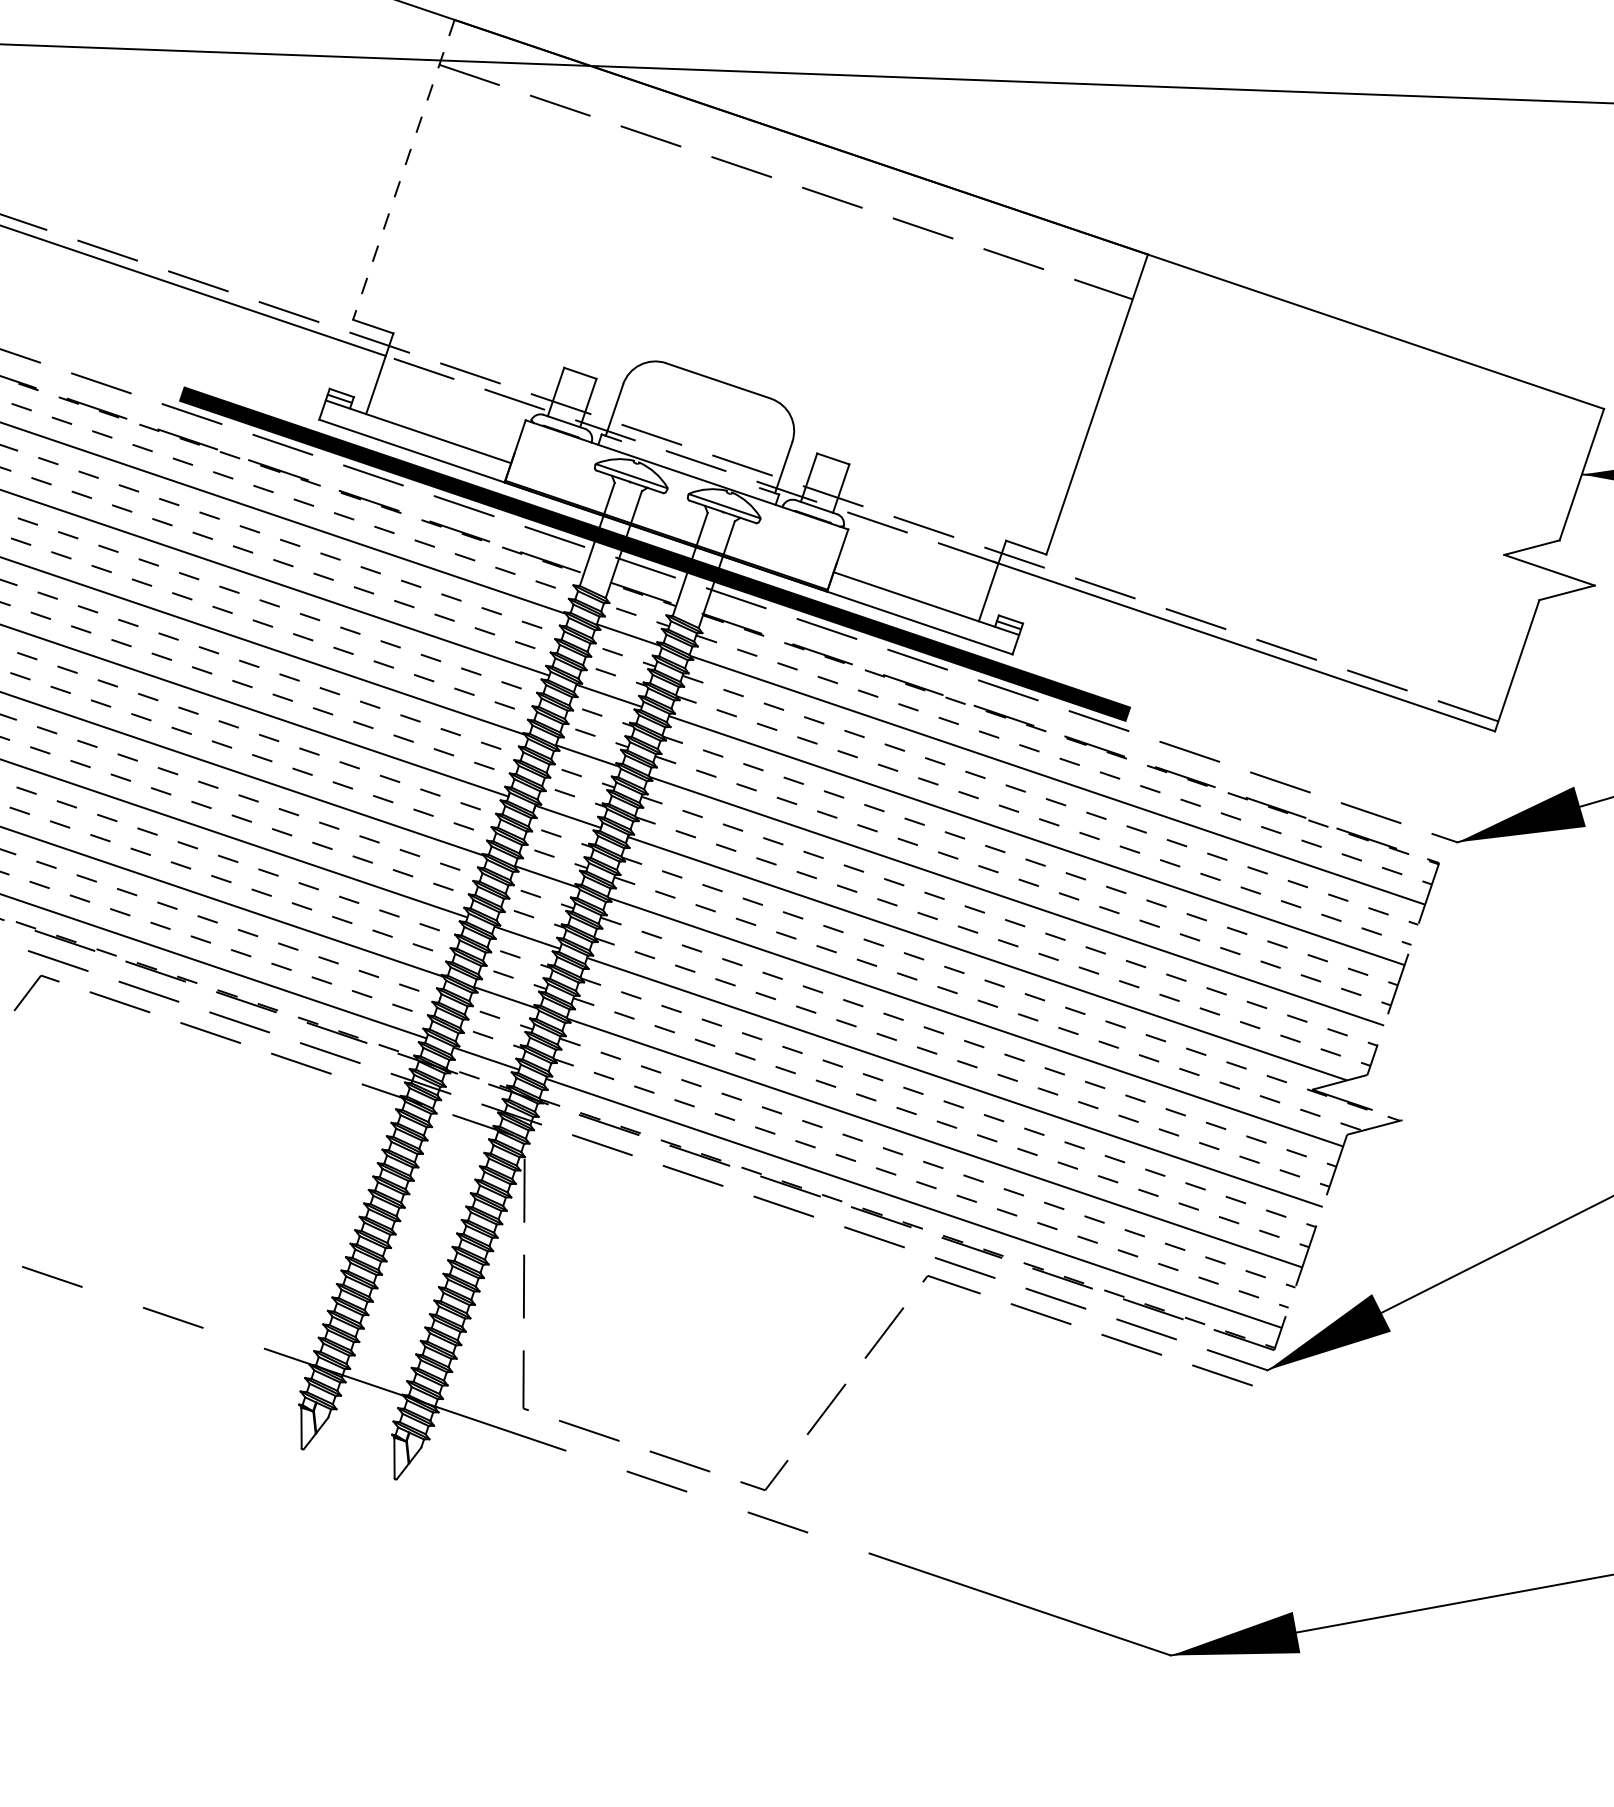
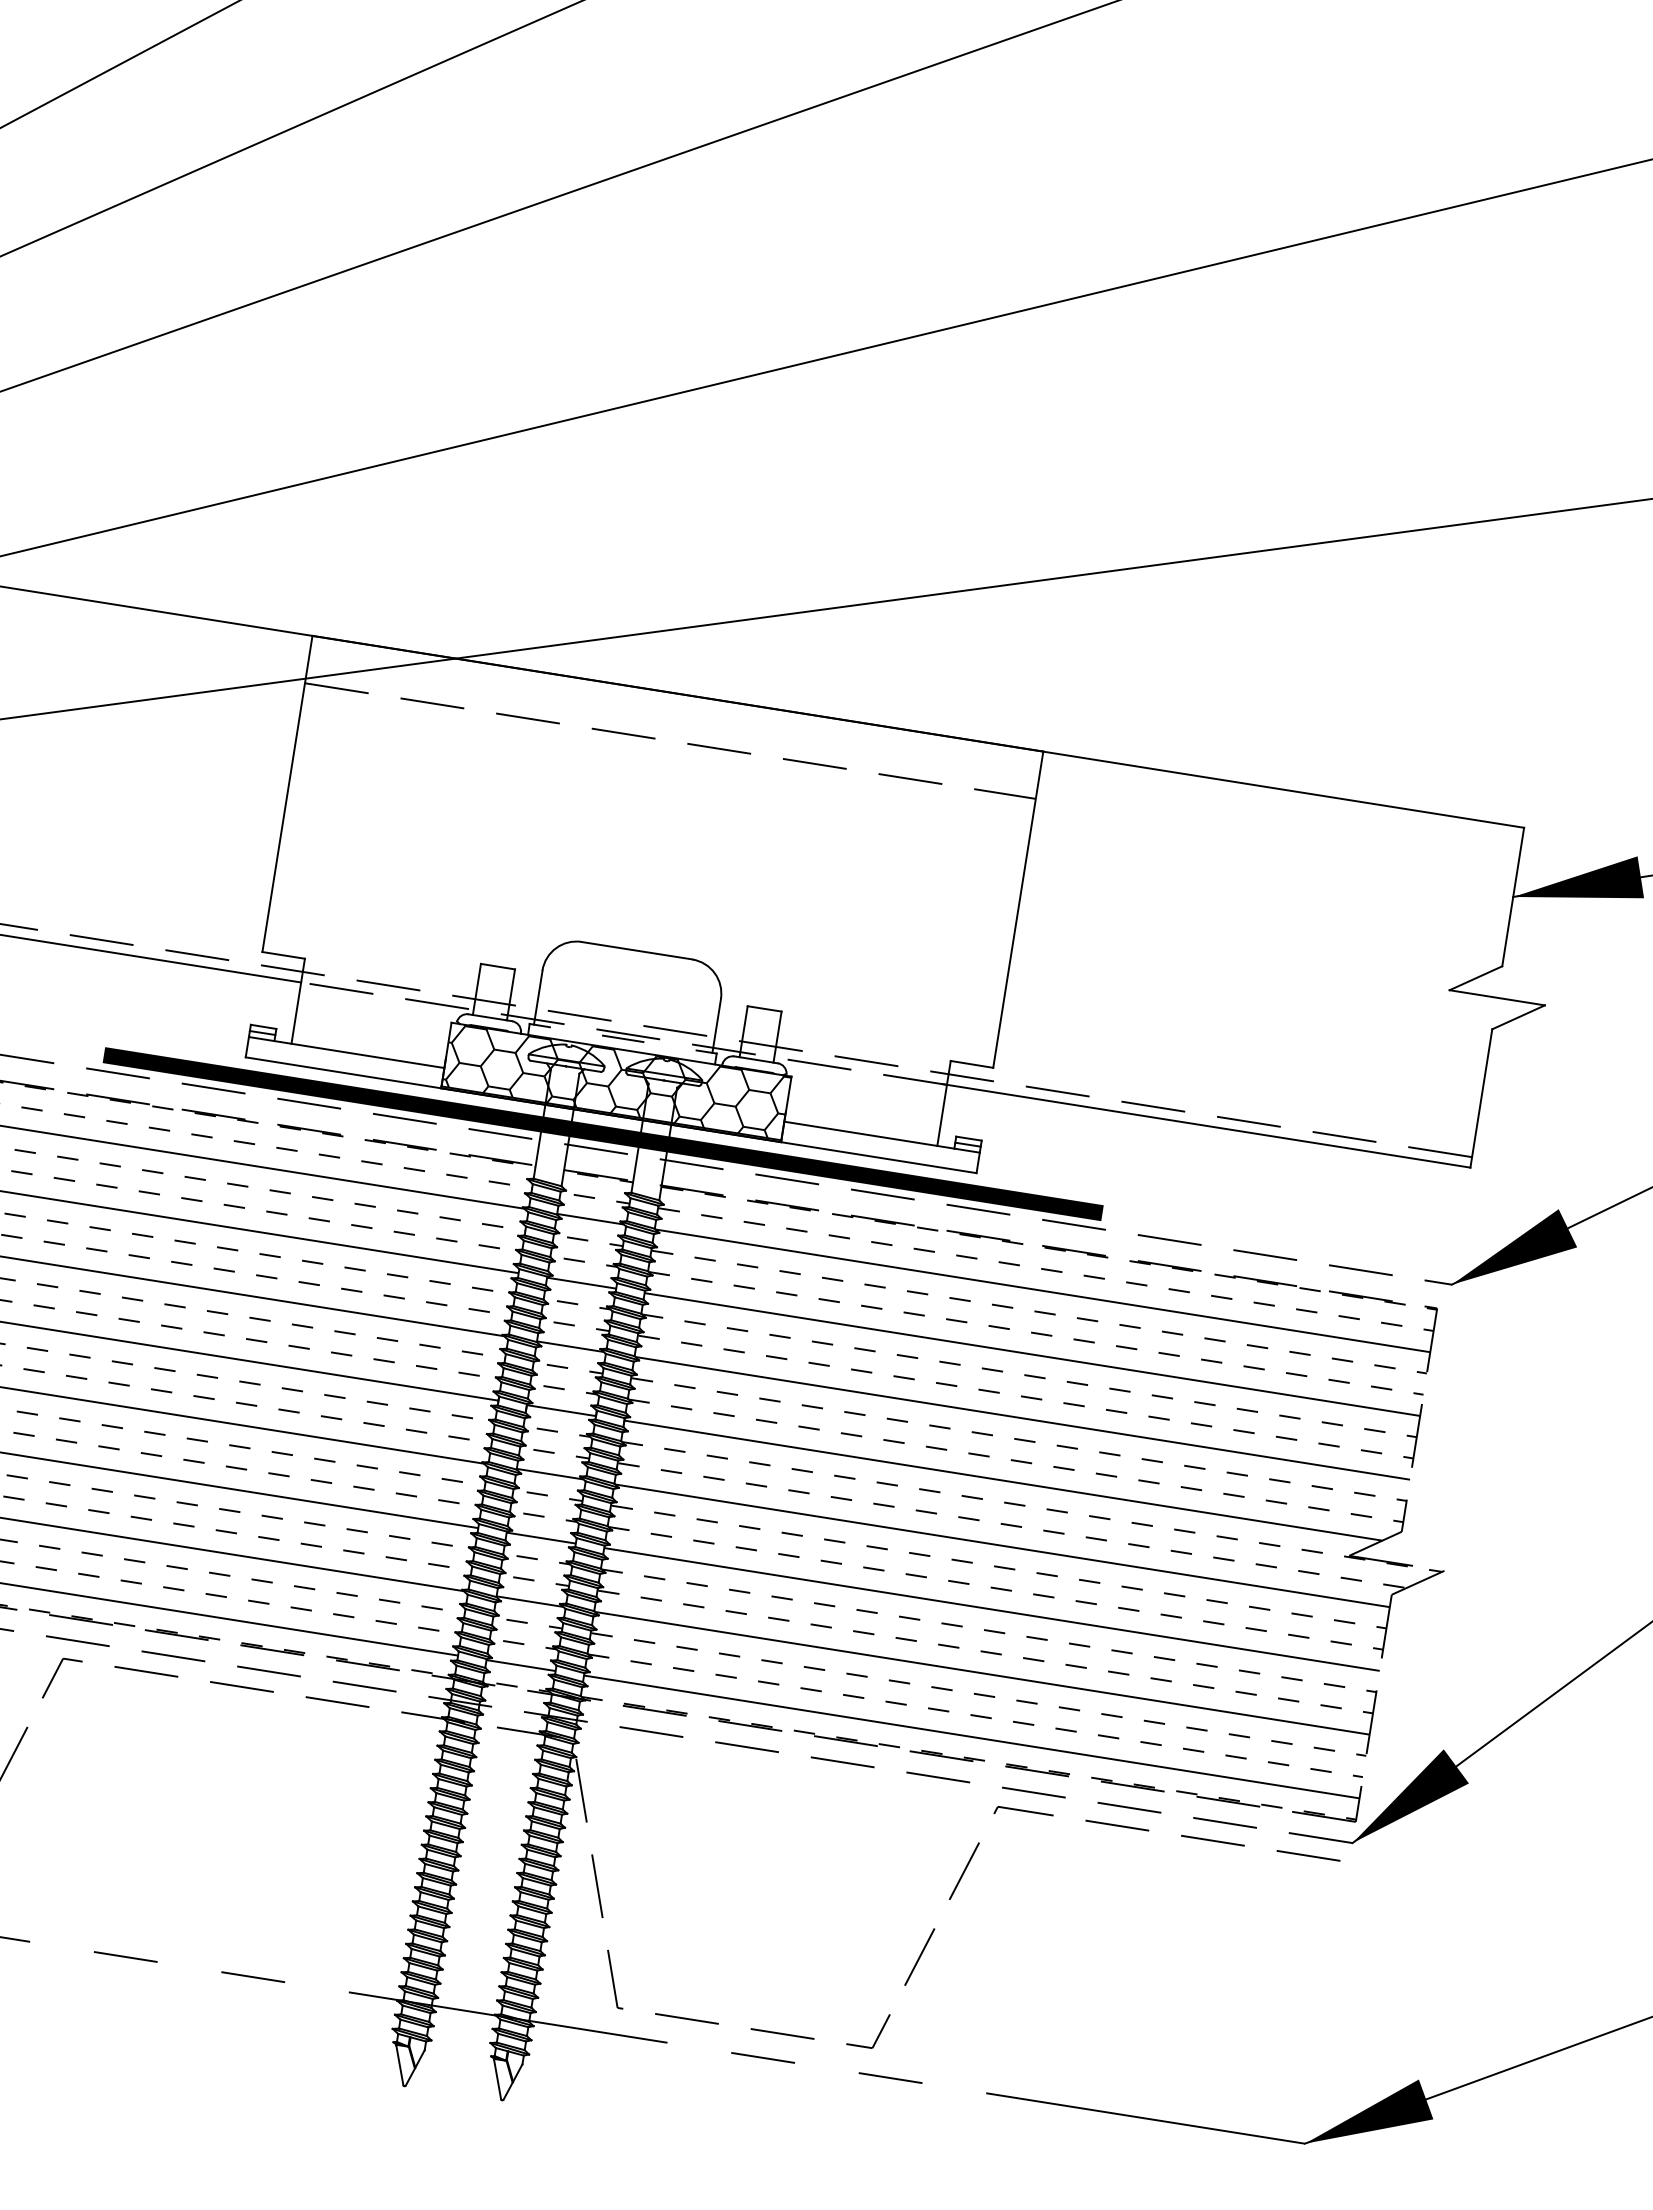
line: (403, 170) -> (287, 794), dashed -> solid
line: (689, 464) -> (622, 1038), added
hatch: (676, 505) -> (616, 1081), added

